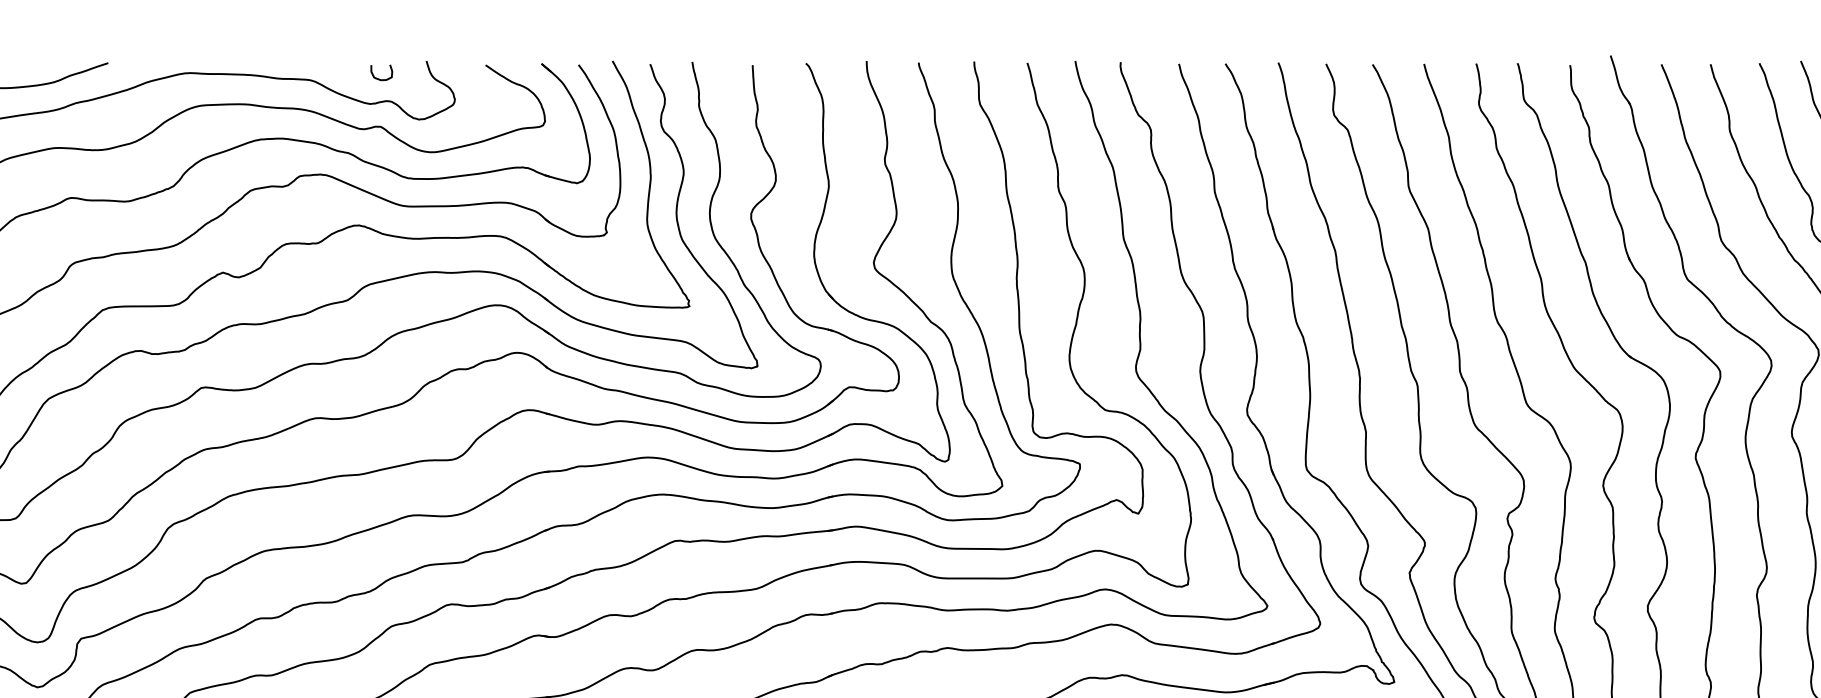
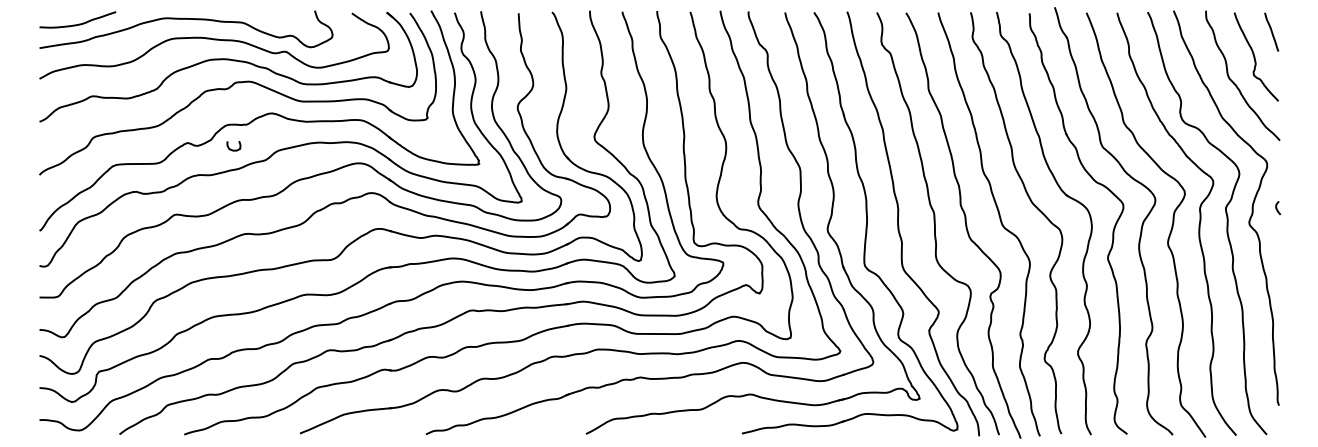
curve: (381, 78) -> (233, 149), moved

